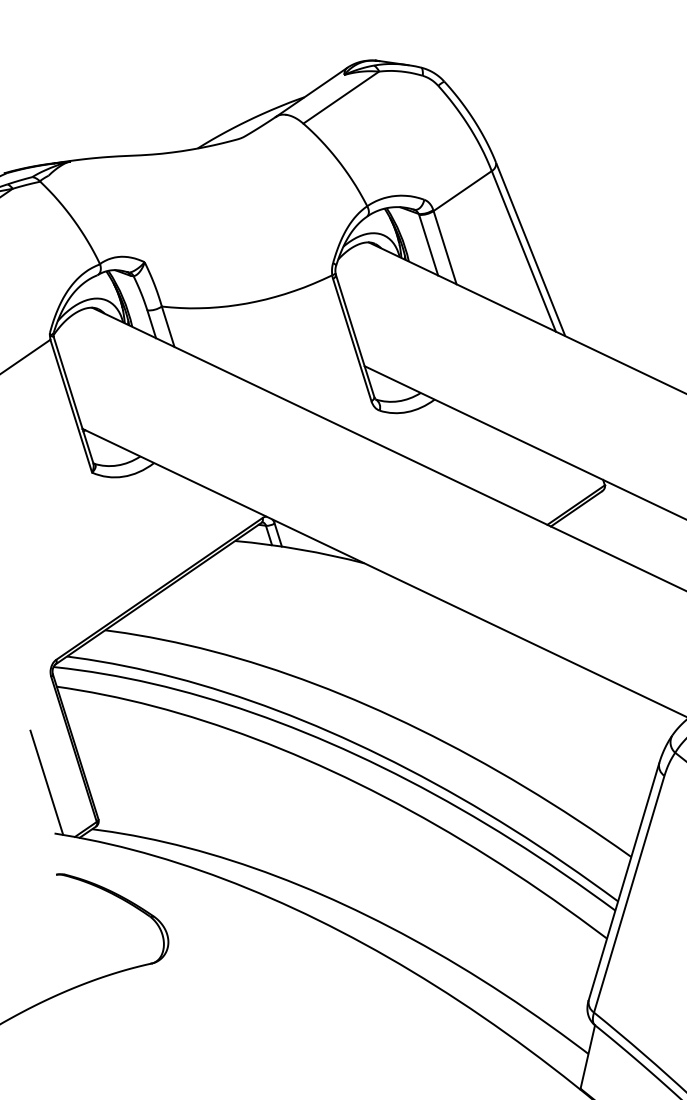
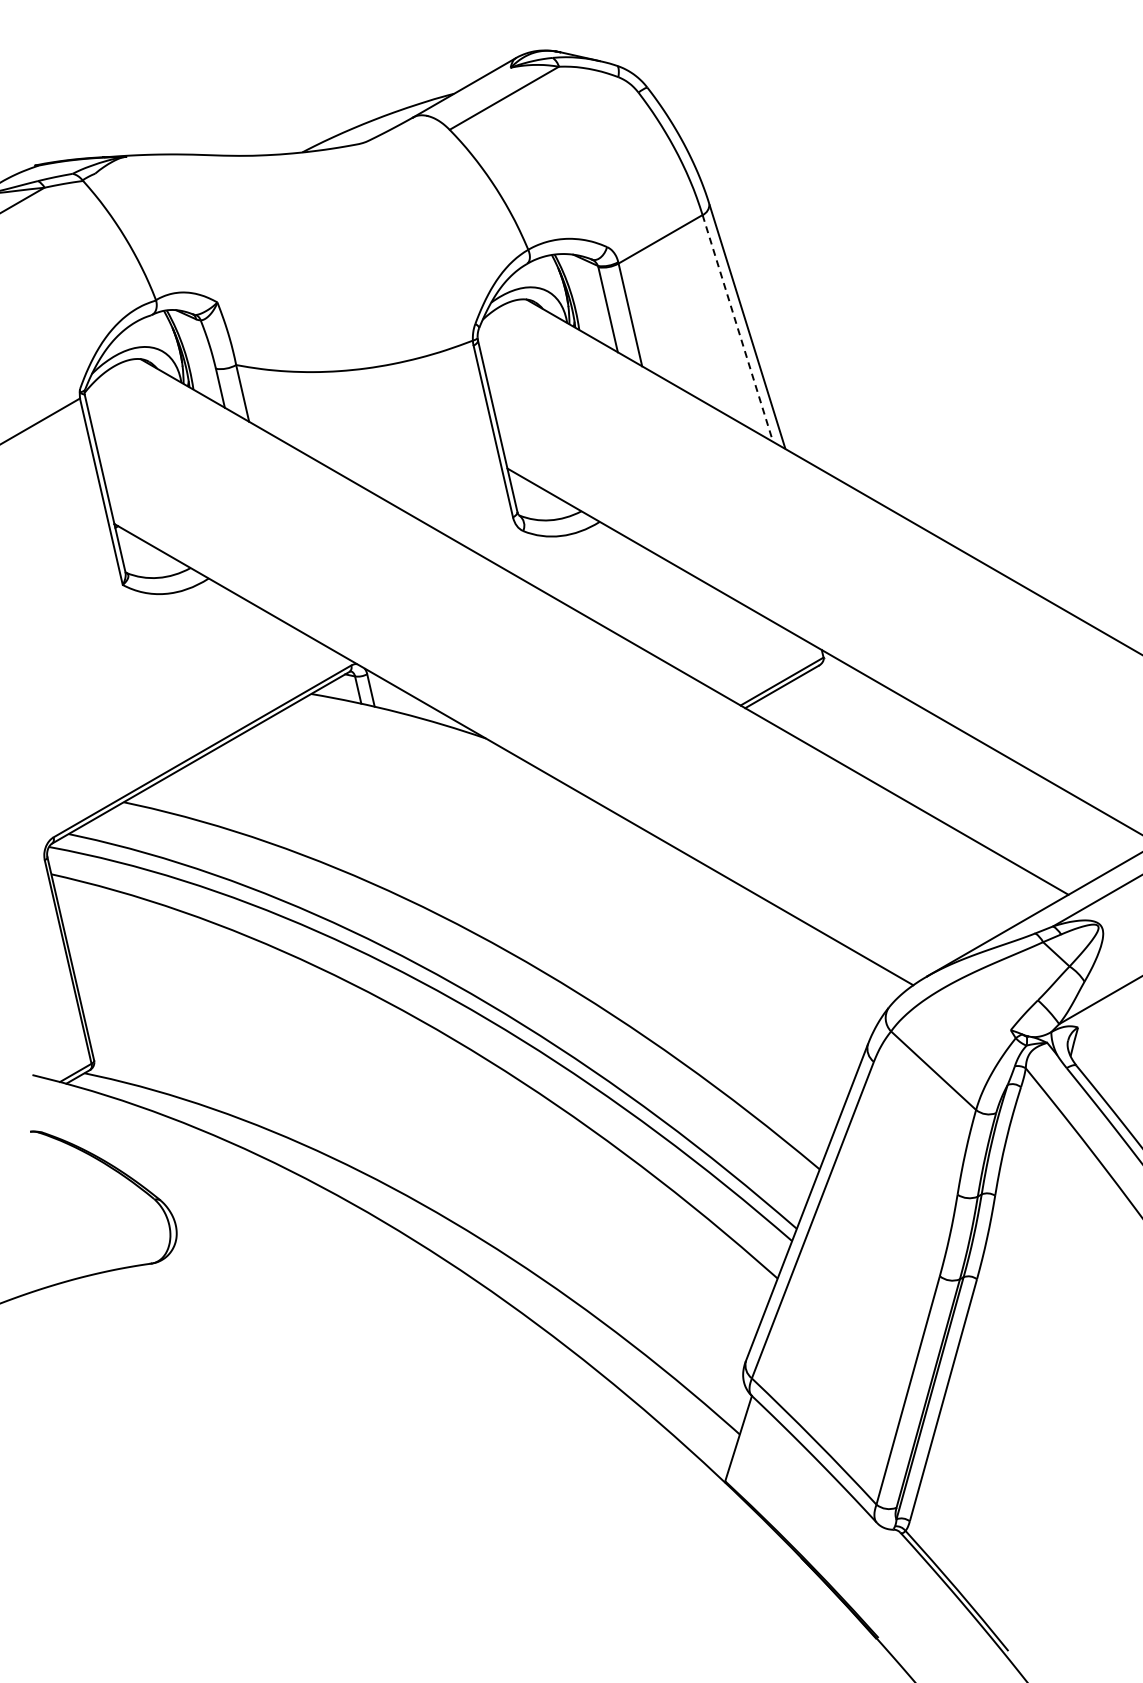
line: (523, 251) -> (737, 328), solid -> dashed
line: (46, 782) -> (27, 1004), removed

